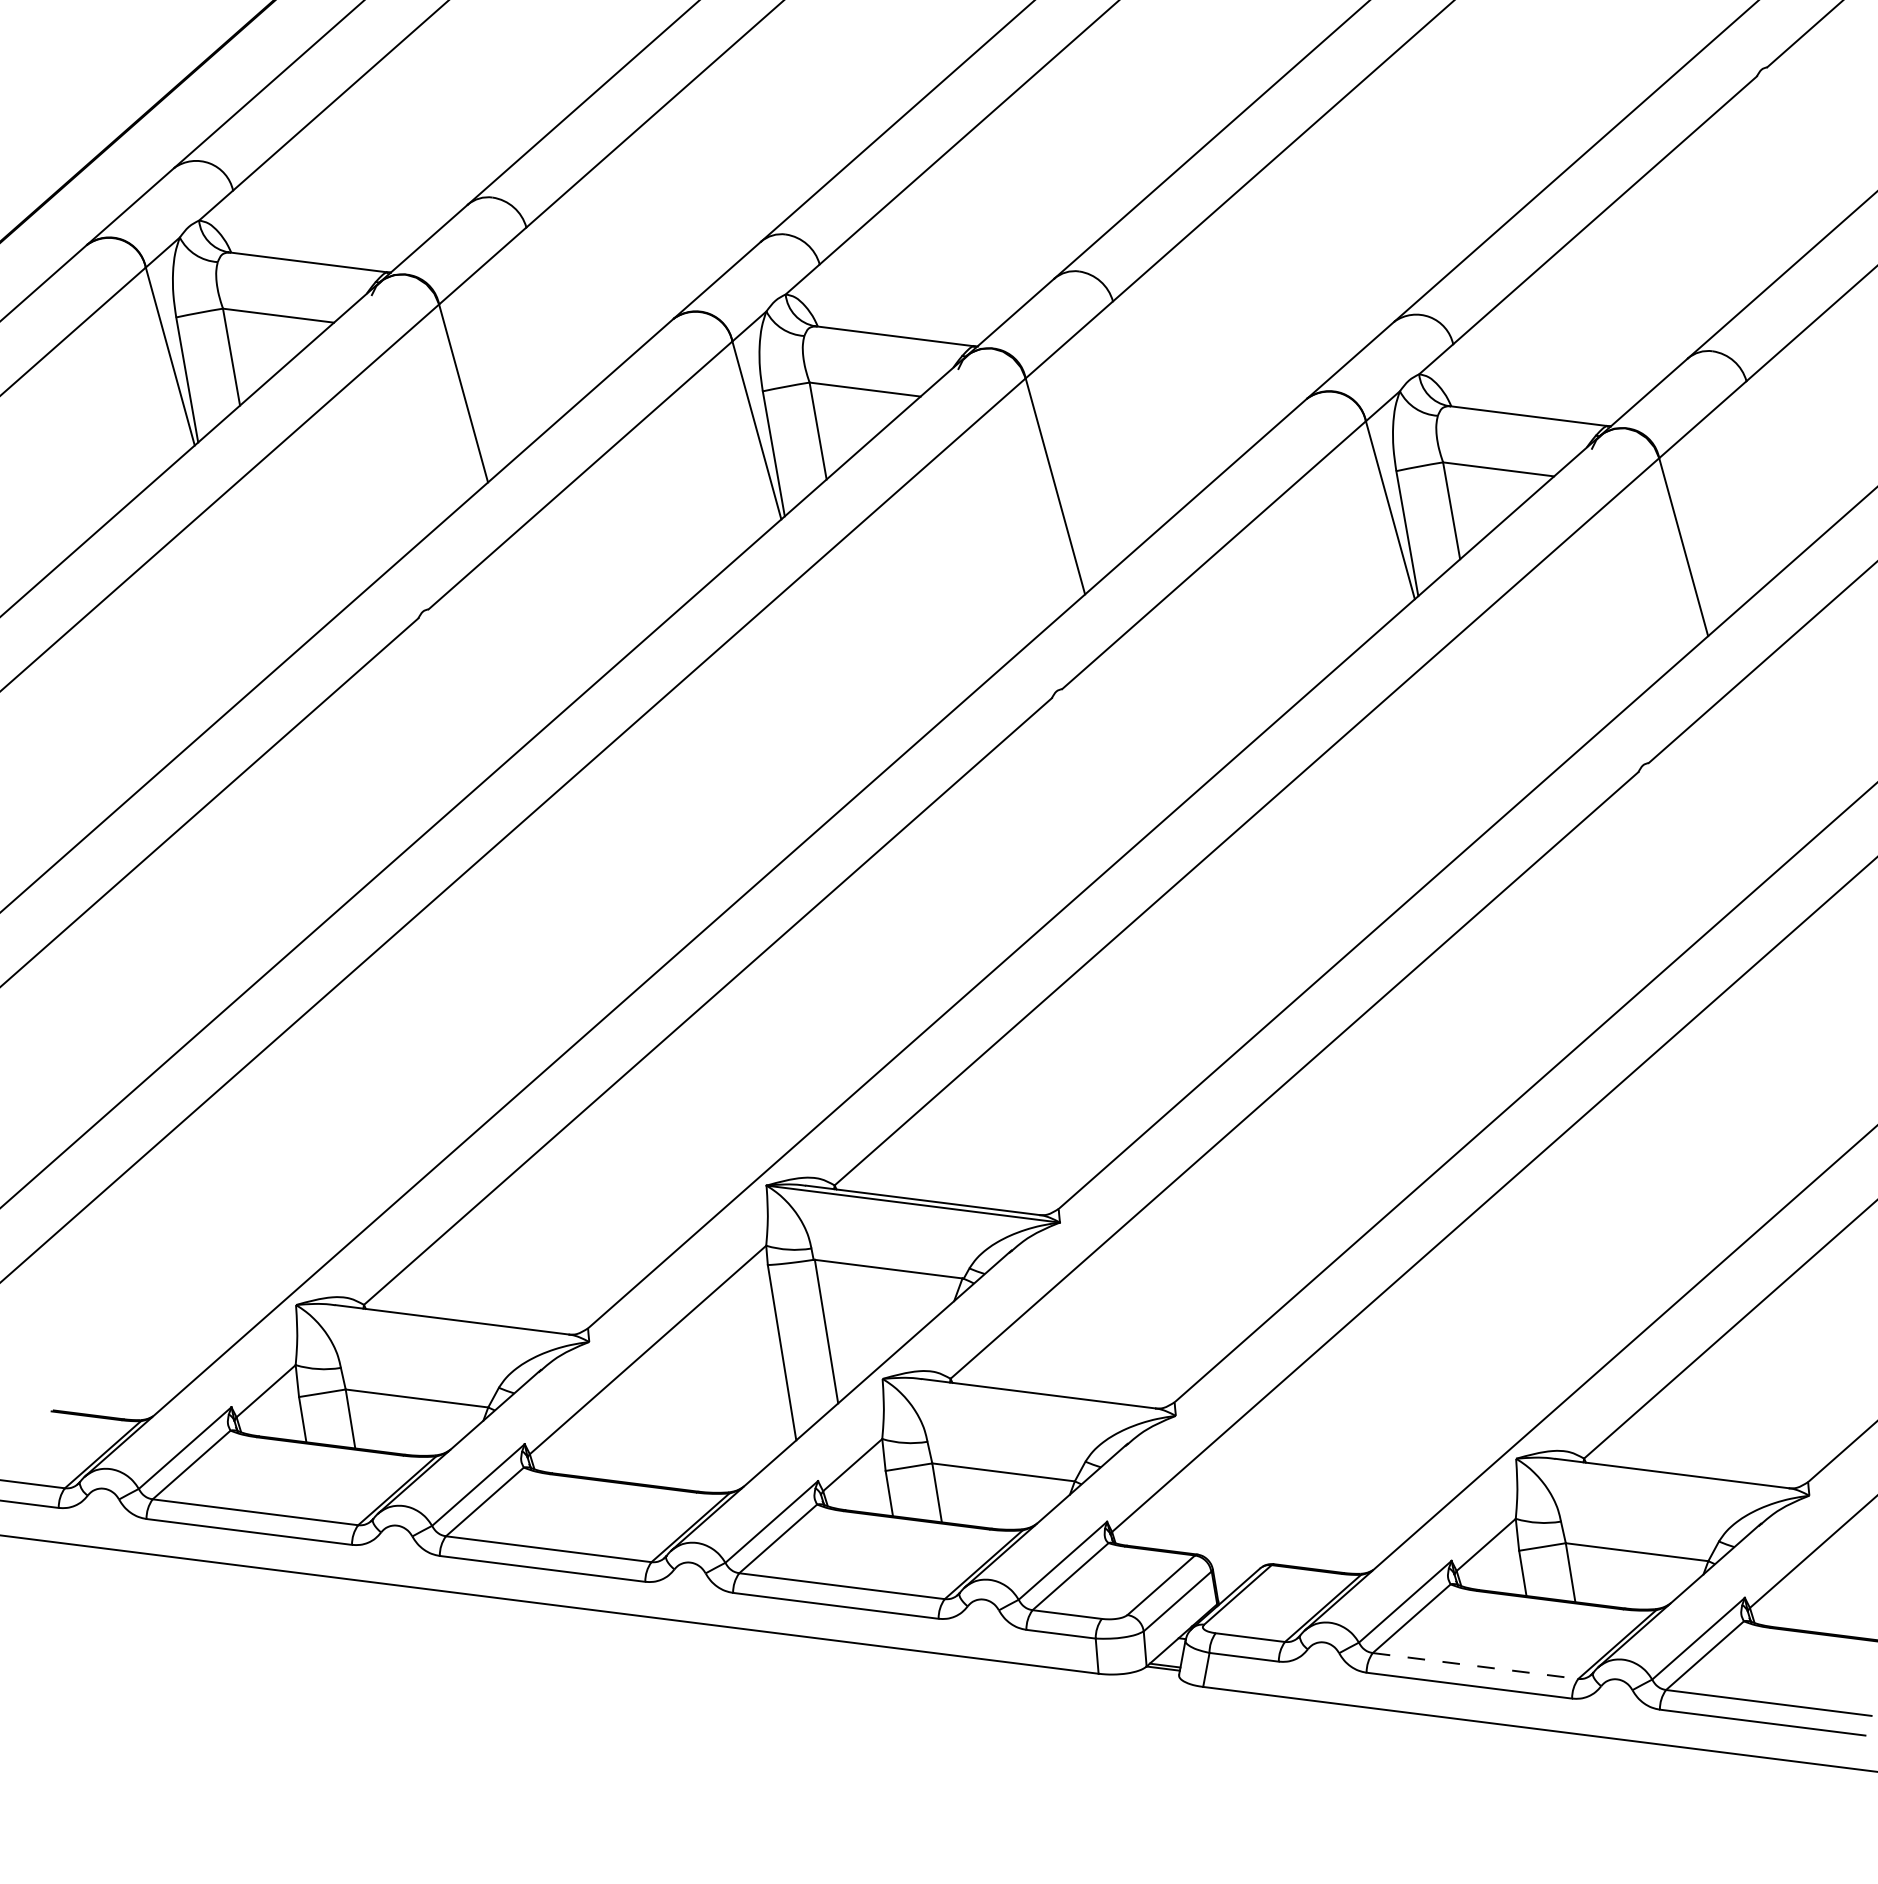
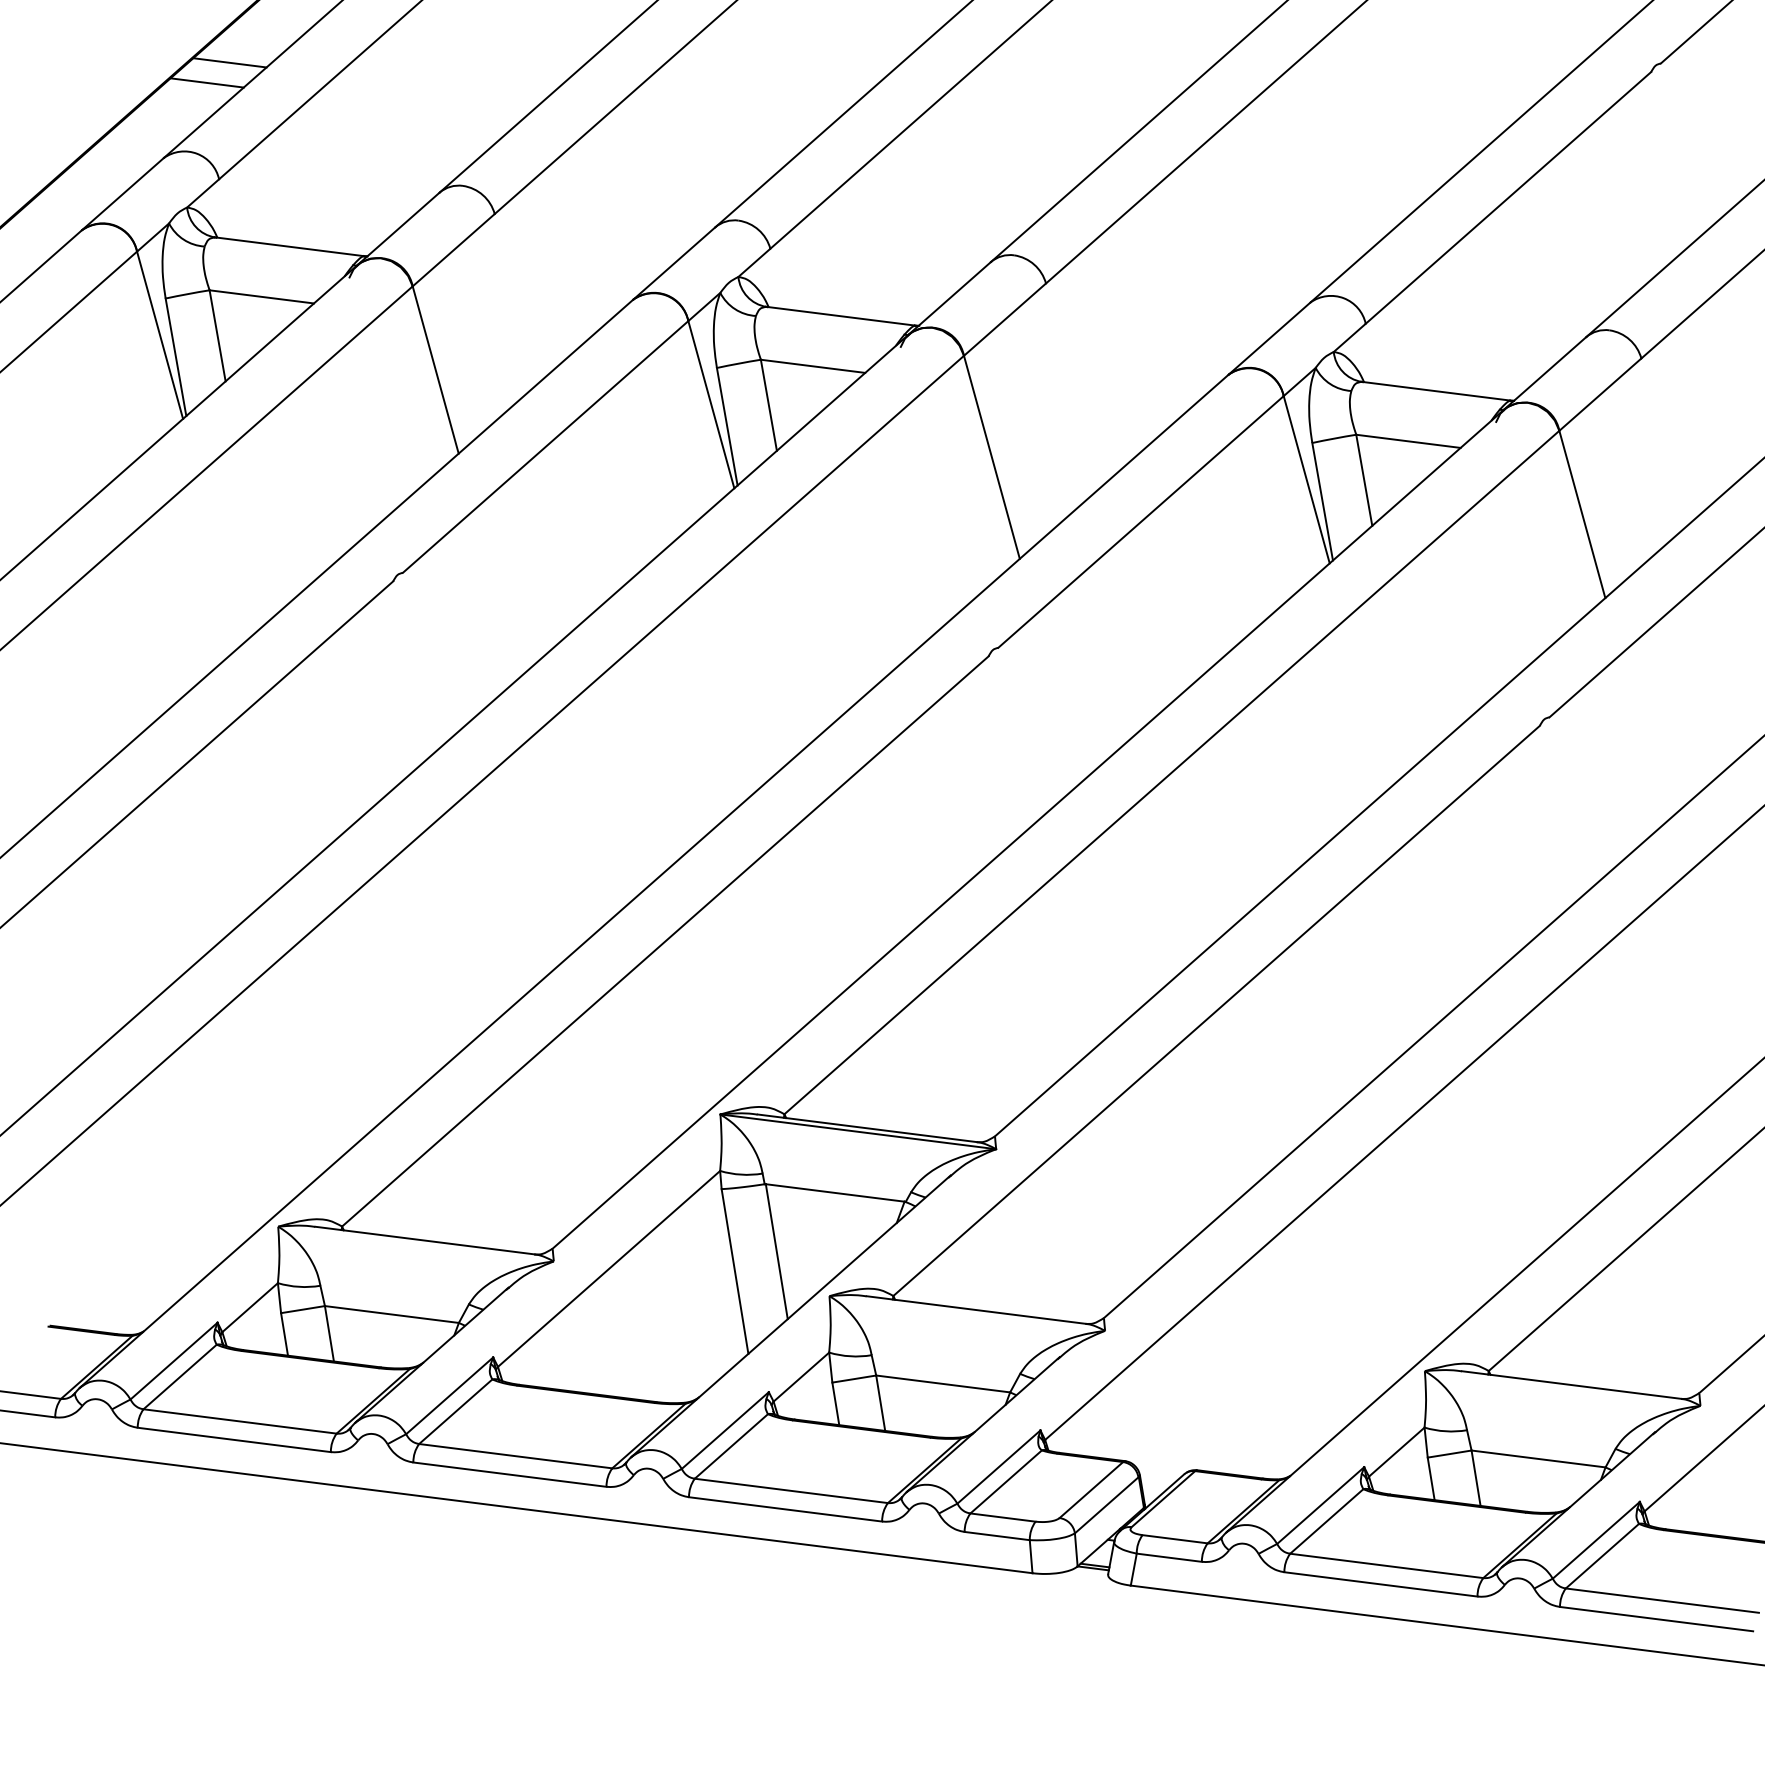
line: (244, 66) -> (229, 62), added
line: (220, 87) -> (207, 82), added
line: (1475, 1666) -> (1386, 1566), dashed -> solid

